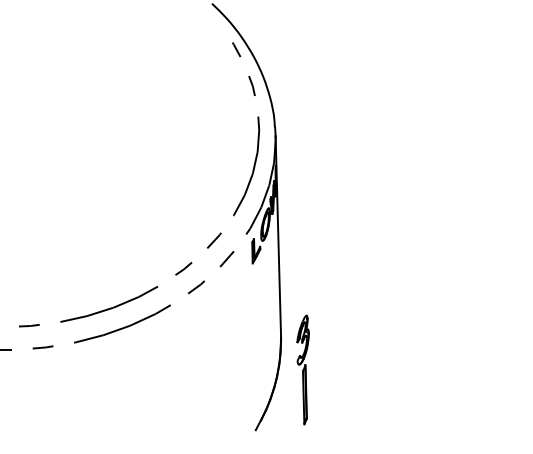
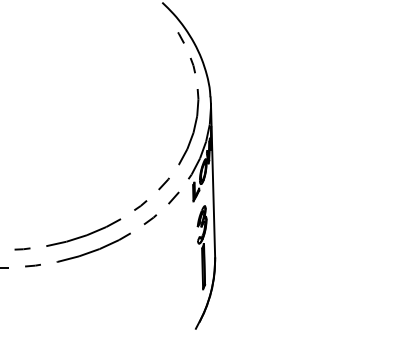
part: (302, 369) -> (201, 247), moved

